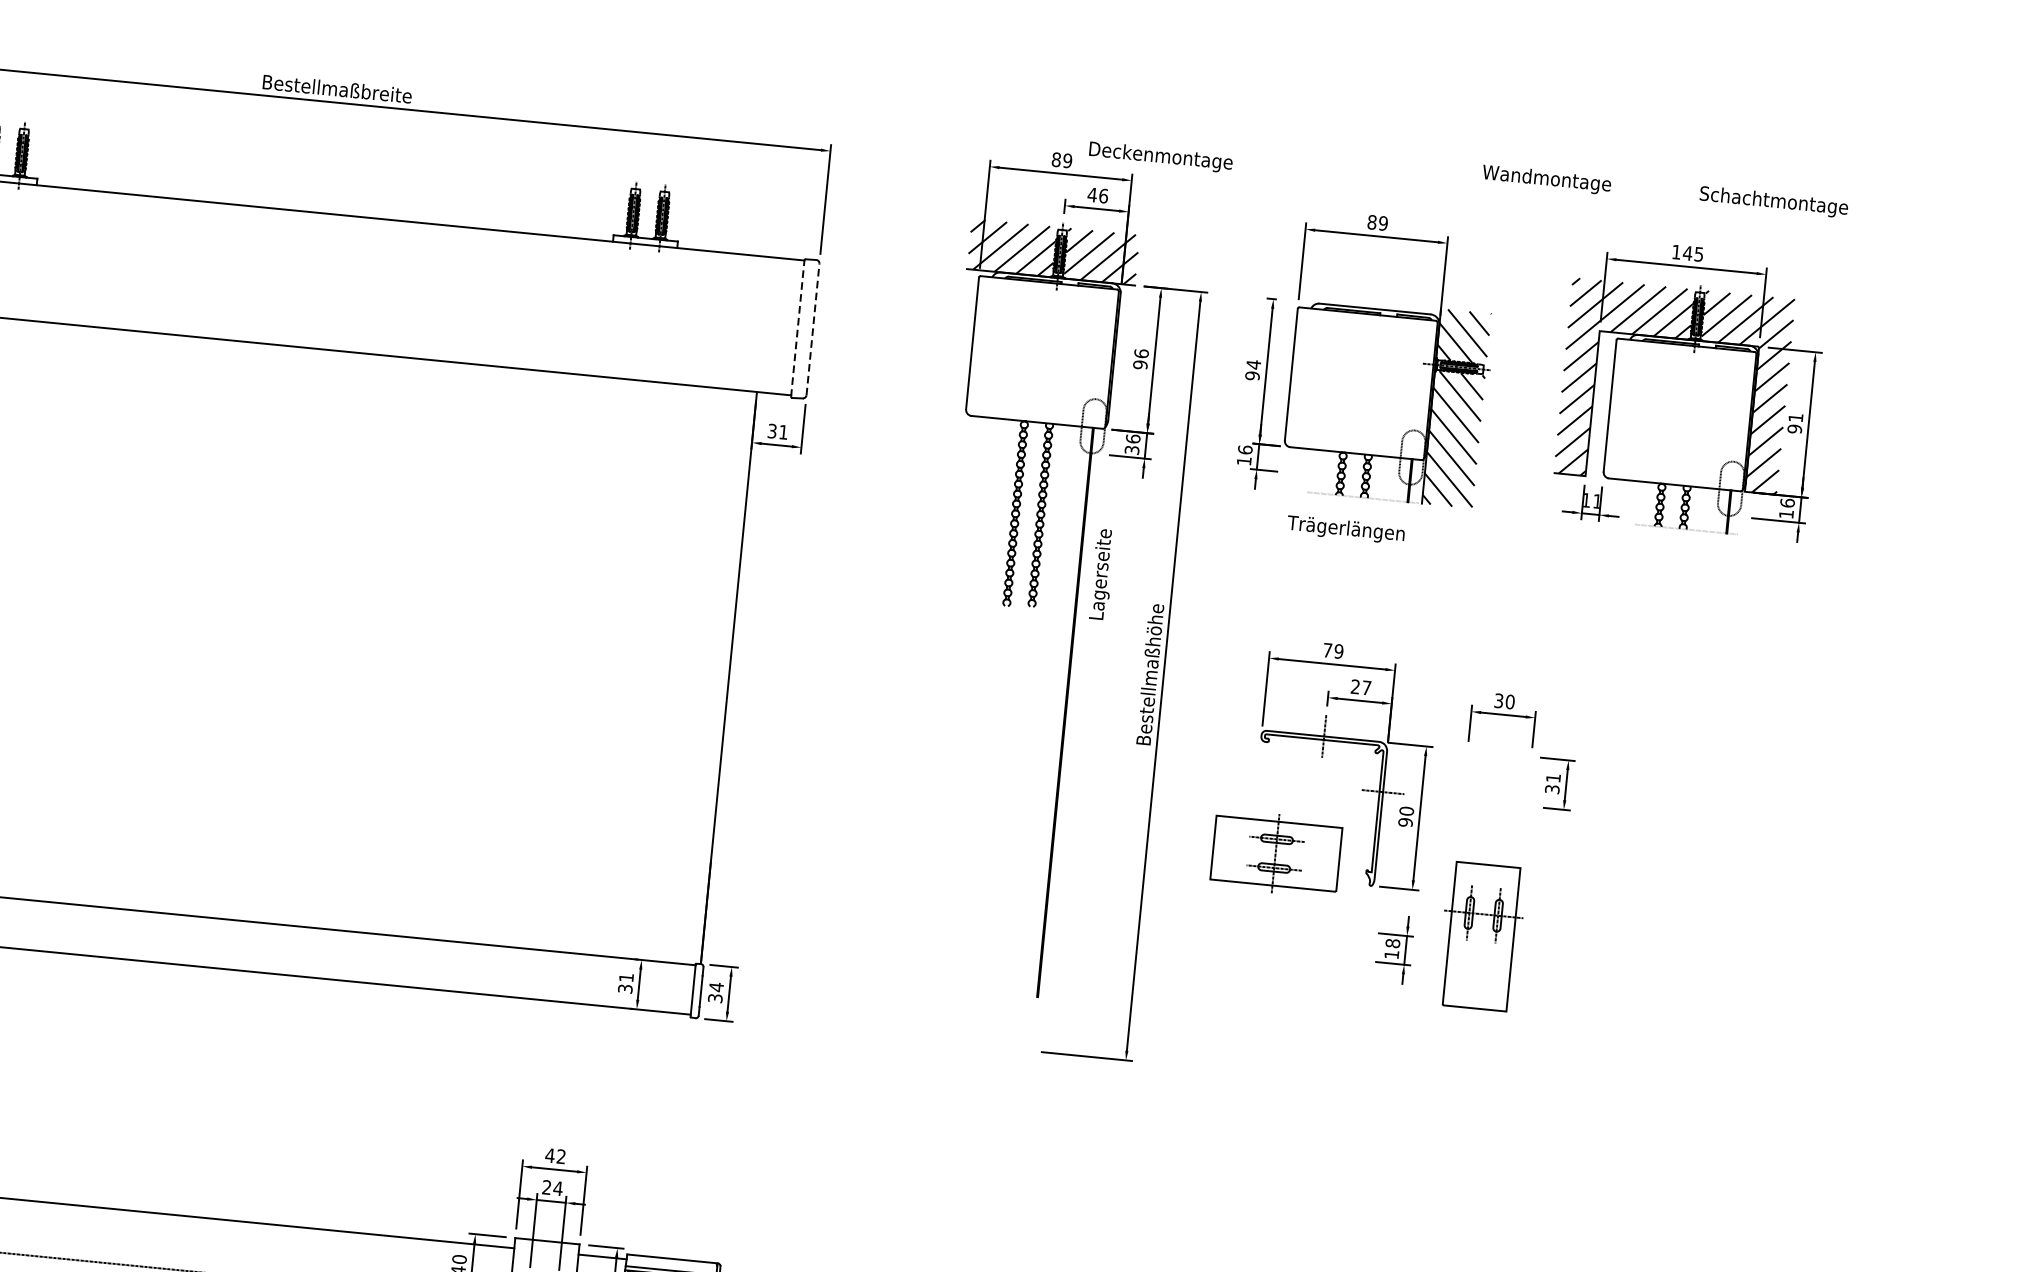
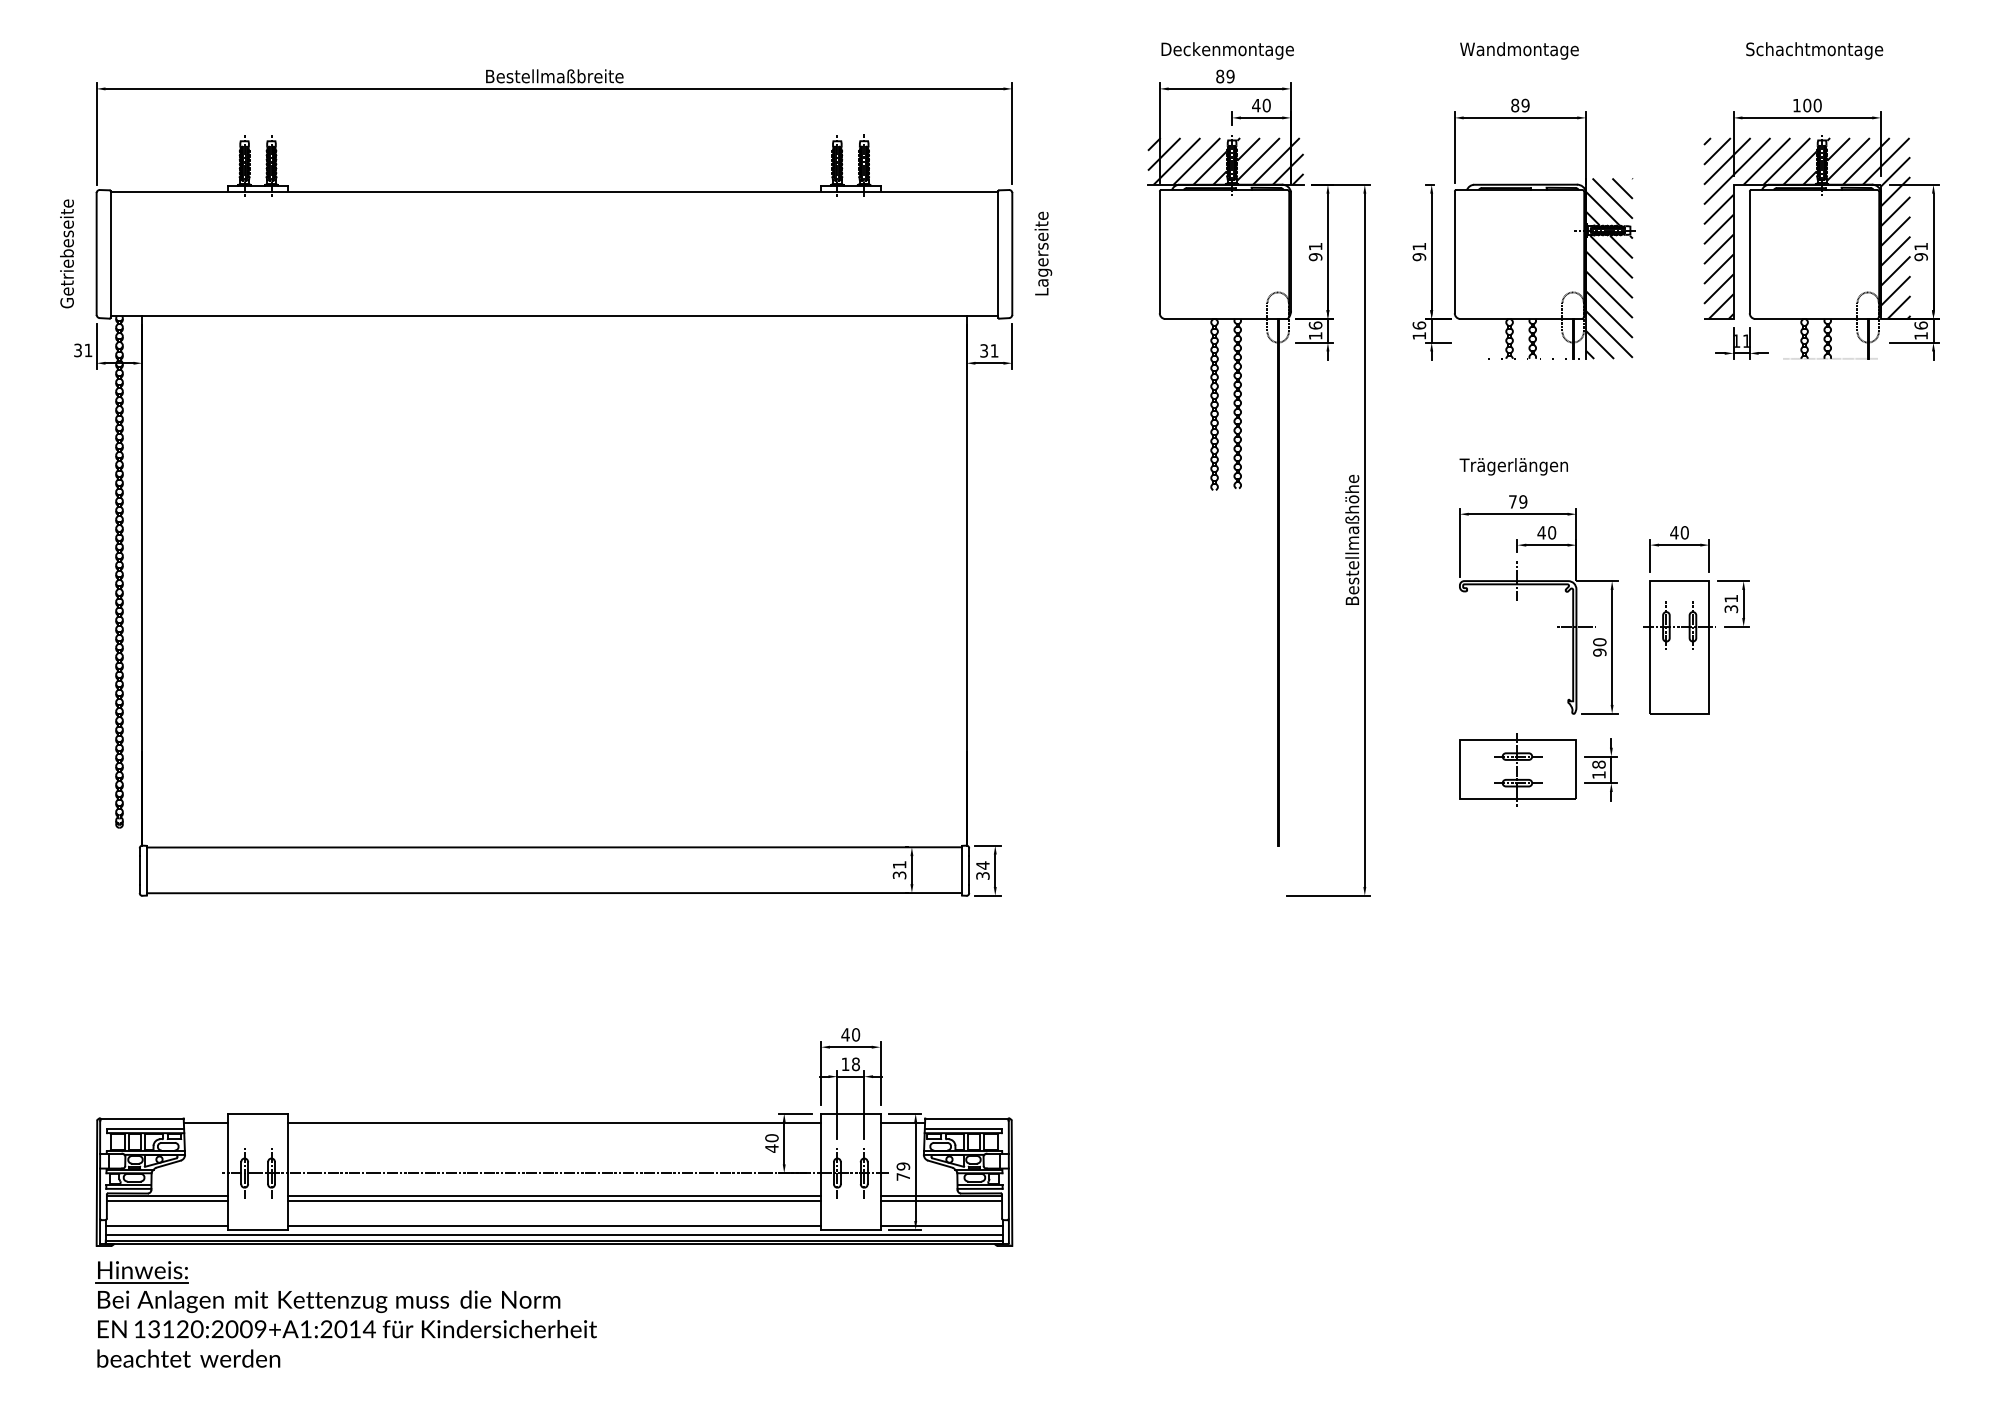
text: (1160, 156) -> (1227, 50), moved
text: (1546, 179) -> (1519, 50), moved
text: (1103, 195) -> (1266, 105), 46 -> 40
text: (1773, 201) -> (1814, 50), moved
text: (1693, 253) -> (1812, 105), 145 -> 100
line: (798, 328) -> (998, 254), dashed -> solid
line: (813, 328) -> (1012, 253), dashed -> solid
text: (1141, 353) -> (1315, 246), 96 -> 91
text: (1252, 364) -> (1418, 246), 94 -> 91
text: (1132, 449) -> (1315, 335), 36 -> 16
text: (1345, 529) -> (1513, 466), moved
text: (1102, 574) -> (1043, 253), moved
text: (1360, 687) -> (1546, 532), 27 -> 40
text: (1499, 700) -> (1674, 532), 30 -> 40
part: (1275, 853) -> (1517, 769), moved
part: (1481, 936) -> (1679, 647), moved
text: (561, 1156) -> (856, 1034), 42 -> 40
text: (552, 1188) -> (850, 1064), 24 -> 18

